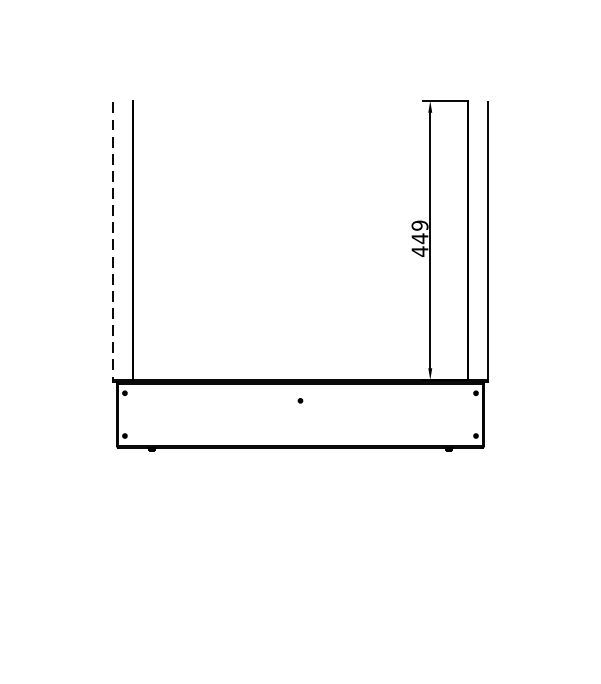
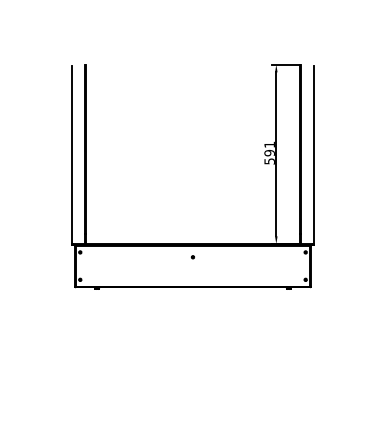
text: (419, 237) -> (269, 152), 449 -> 591
line: (112, 242) -> (72, 155), dashed -> solid

